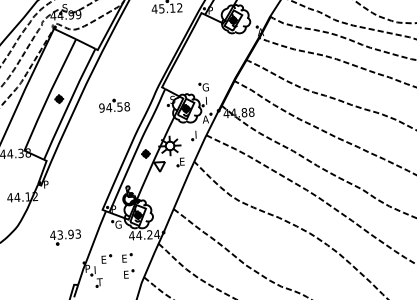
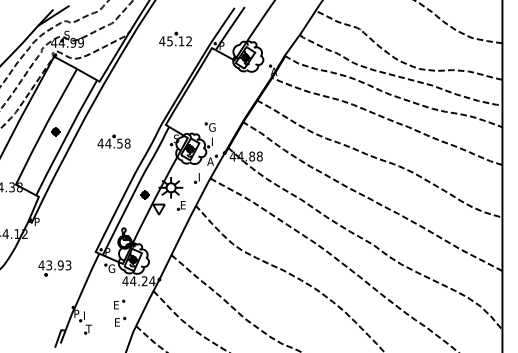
text: (101, 107) -> (100, 143), 94.58 -> 44.58
part: (65, 237) -> (54, 268), moved
part: (106, 258) -> (97, 304), removed

